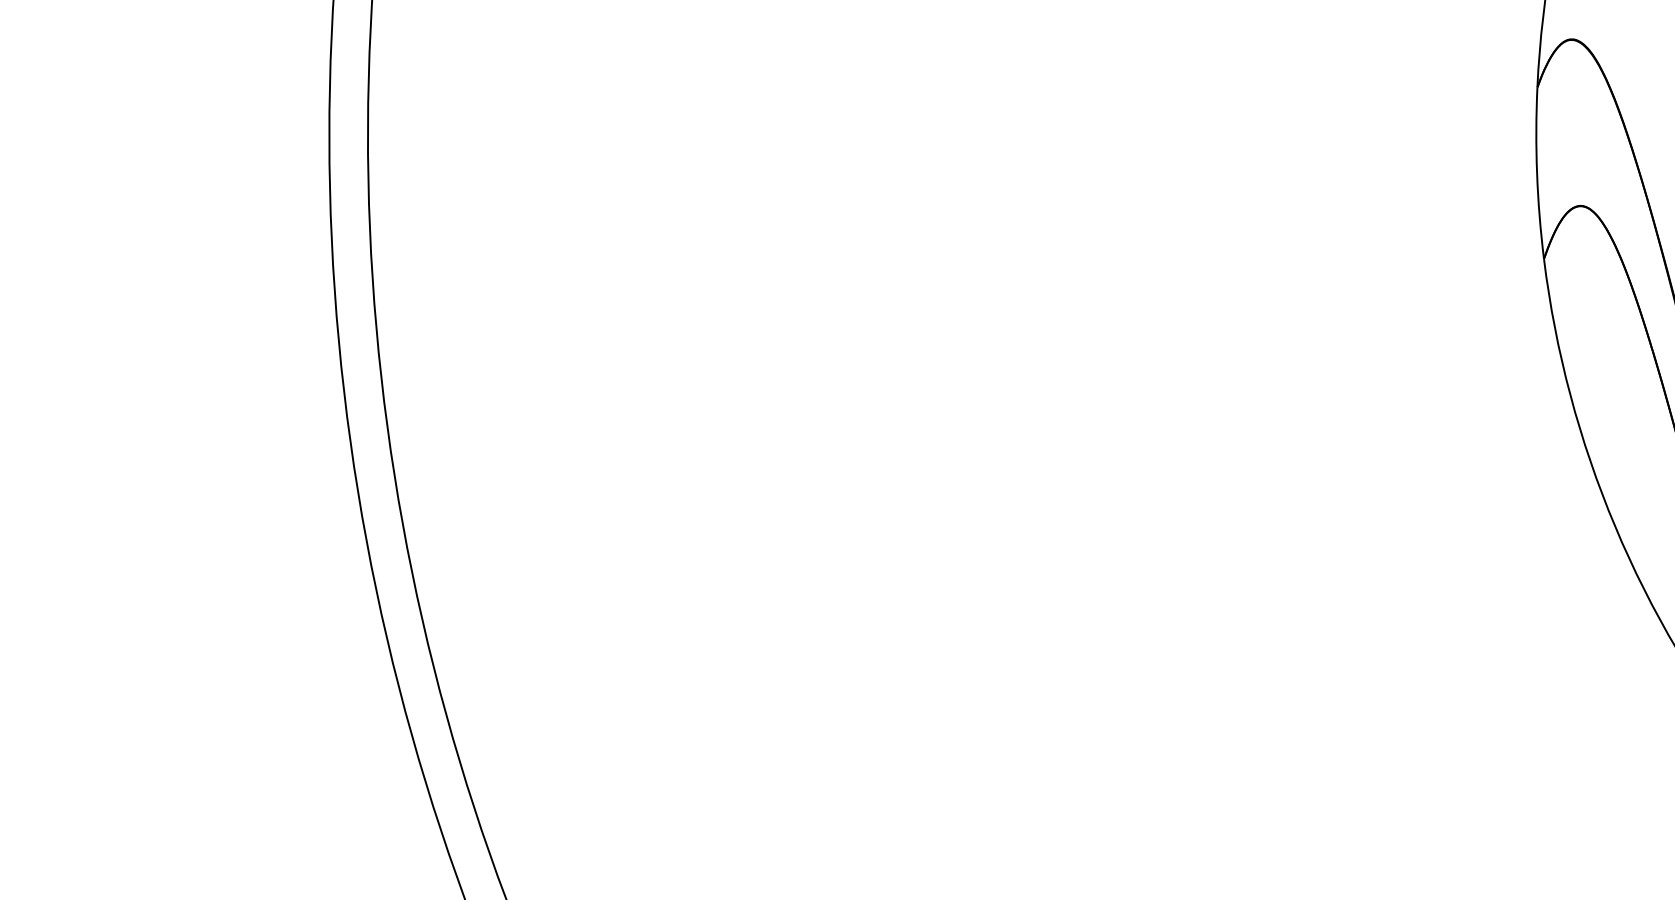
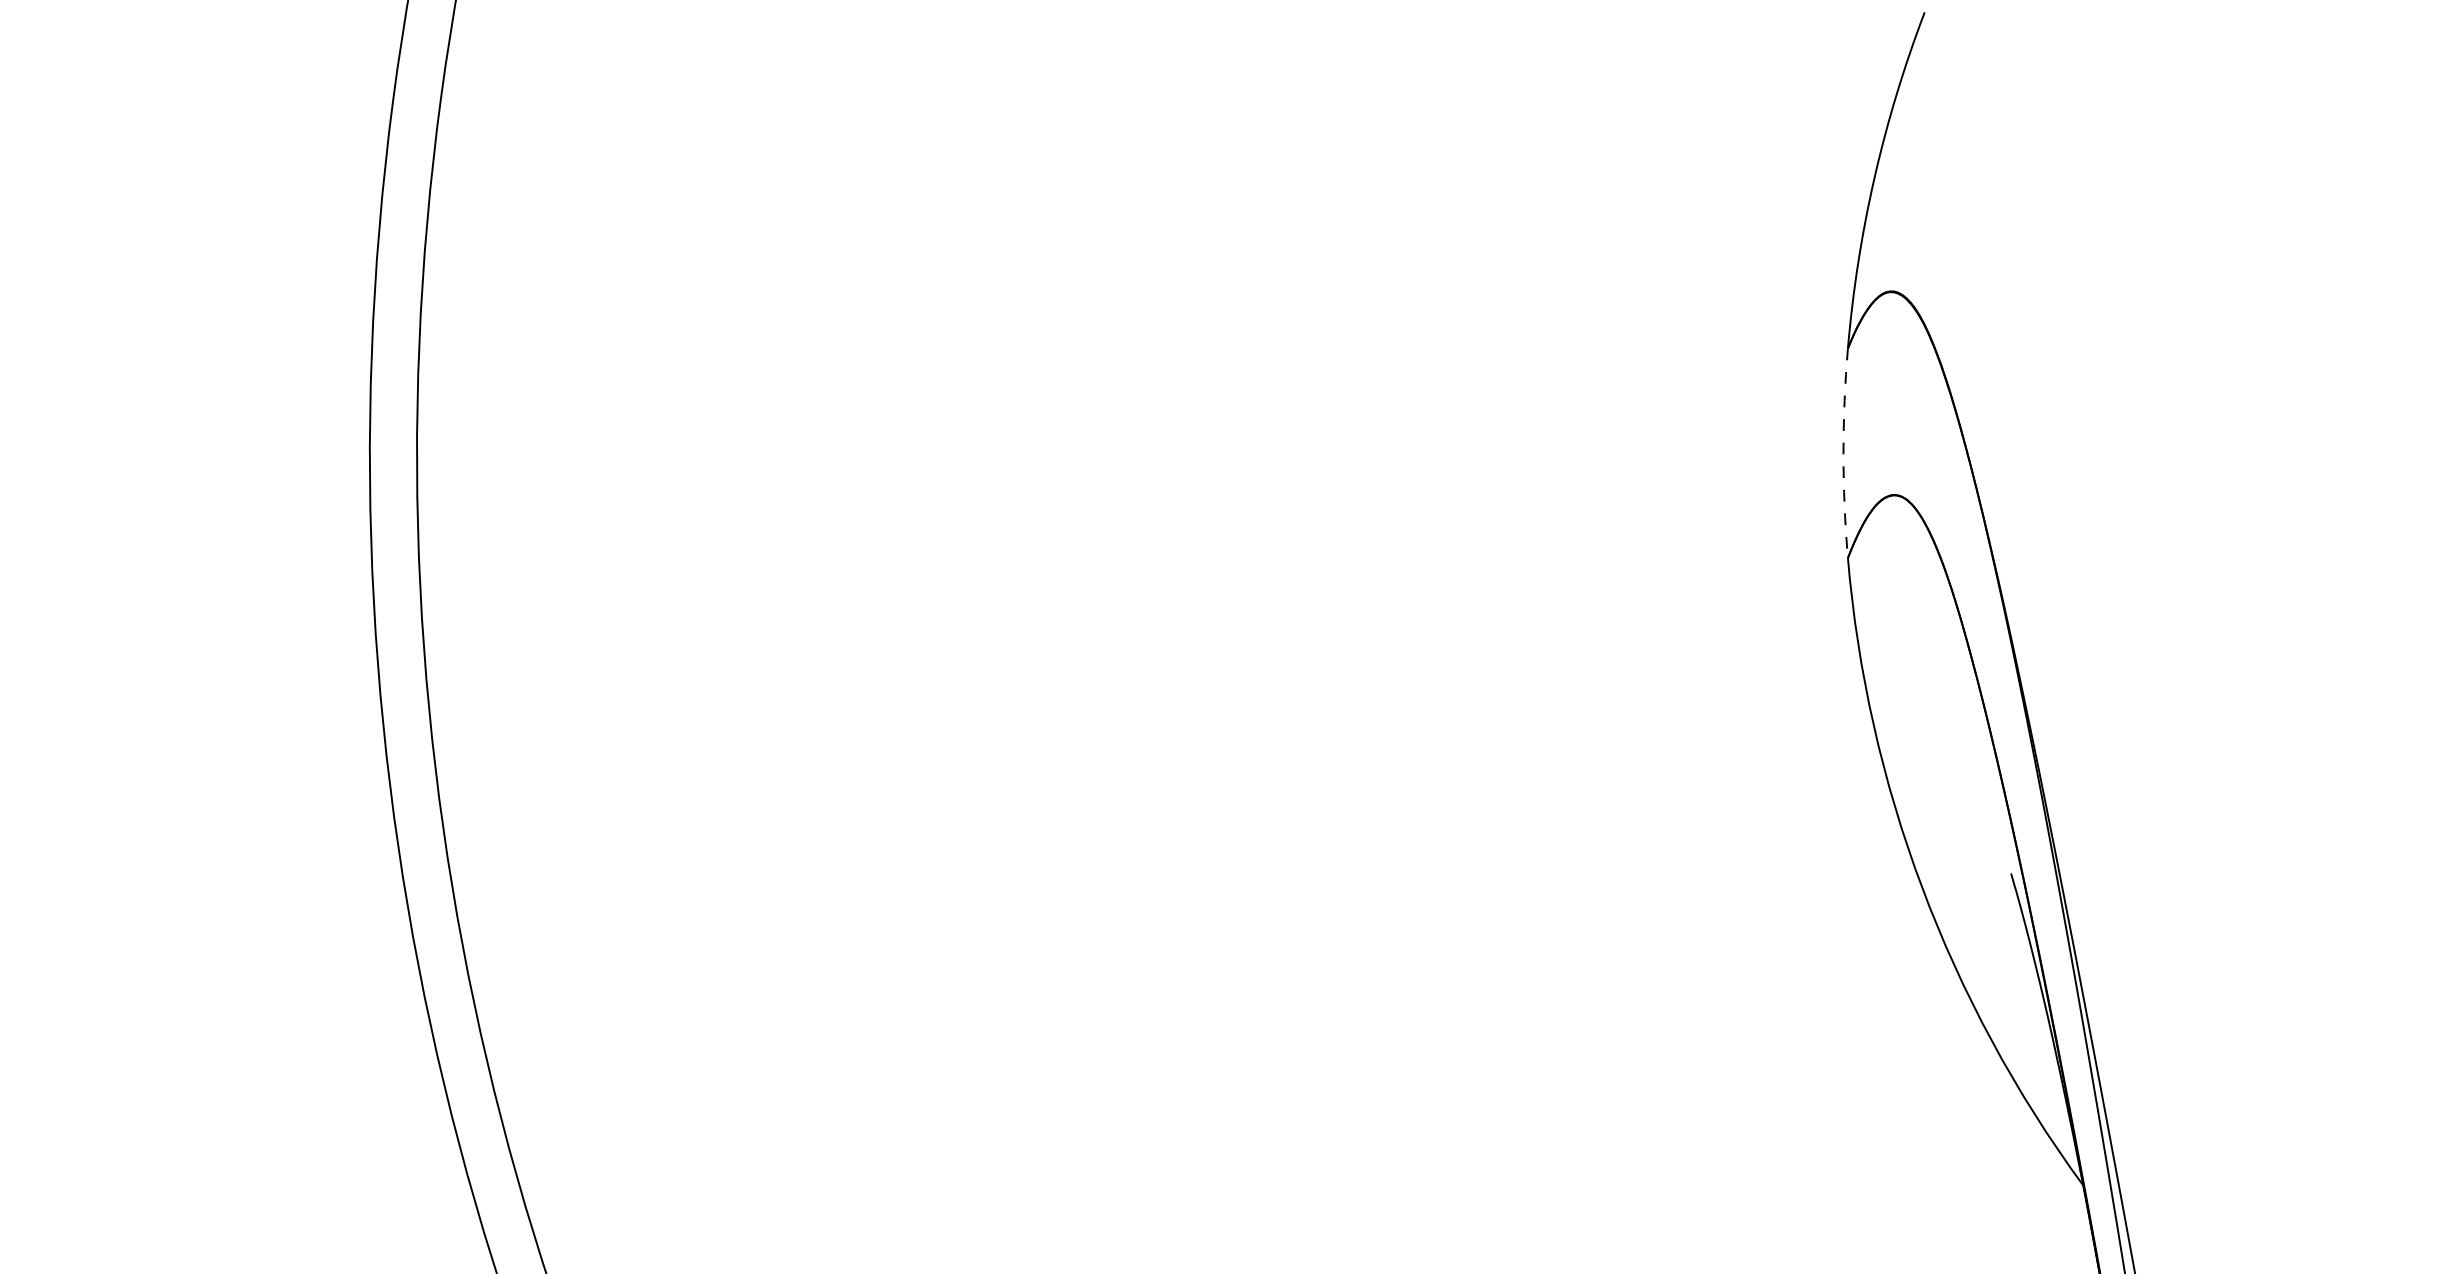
arc: (1537, 173) -> (1843, 453), solid -> dashed

